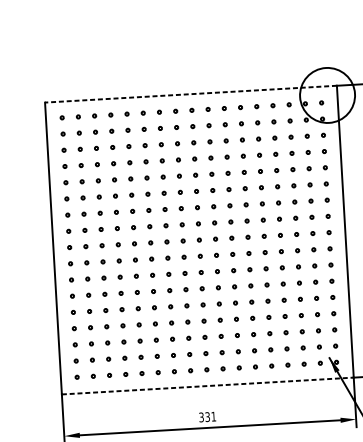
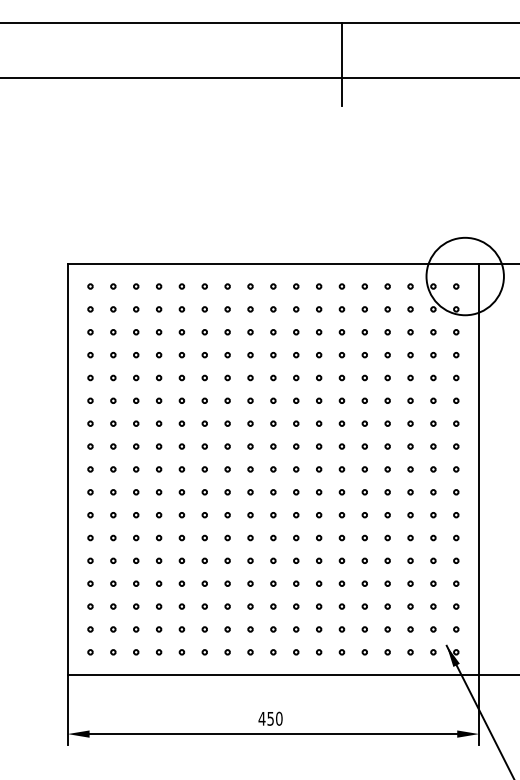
line: (191, 94) -> (273, 263), dashed -> solid
line: (207, 386) -> (273, 675), dashed -> solid
text: (207, 416) -> (270, 718), 331 -> 450

